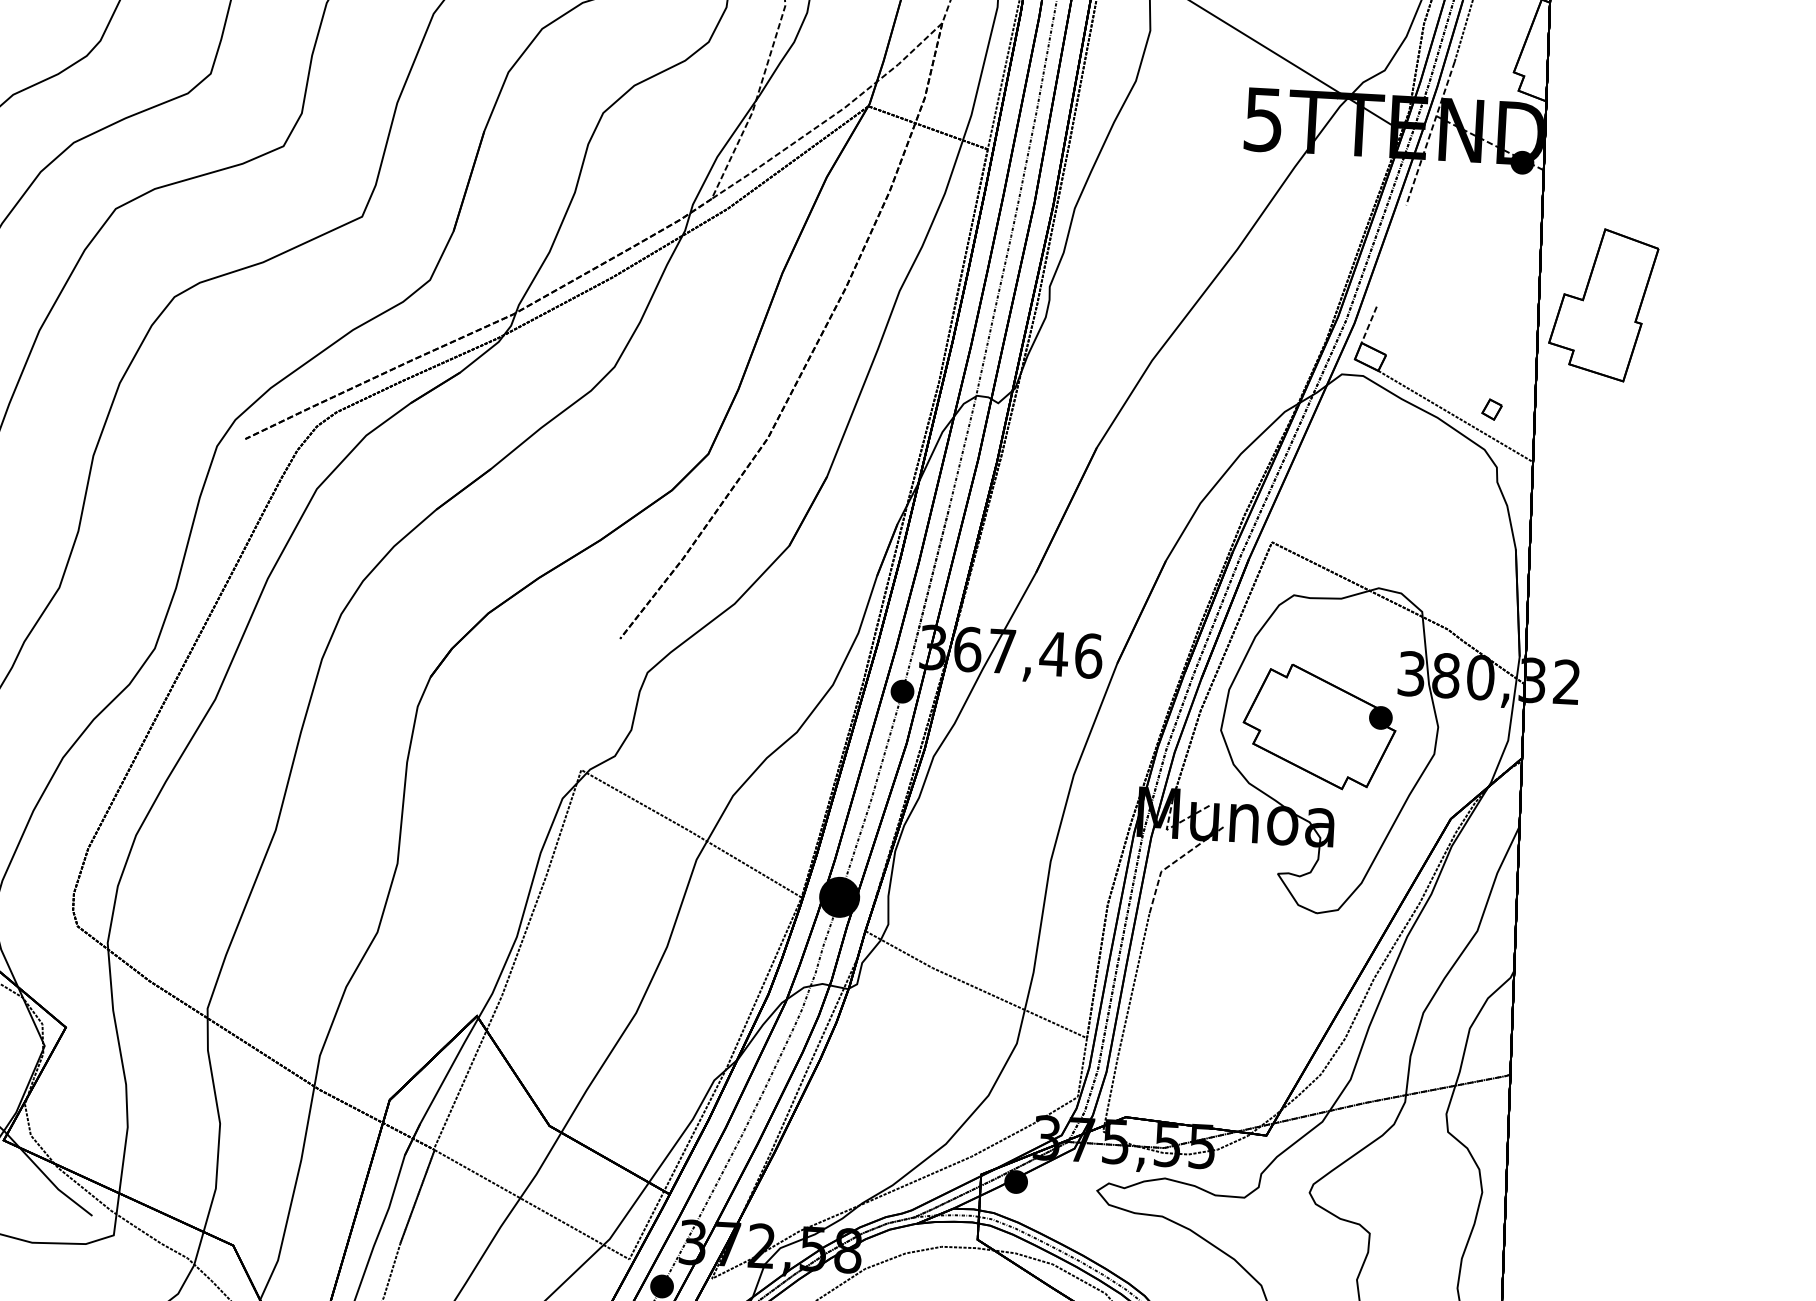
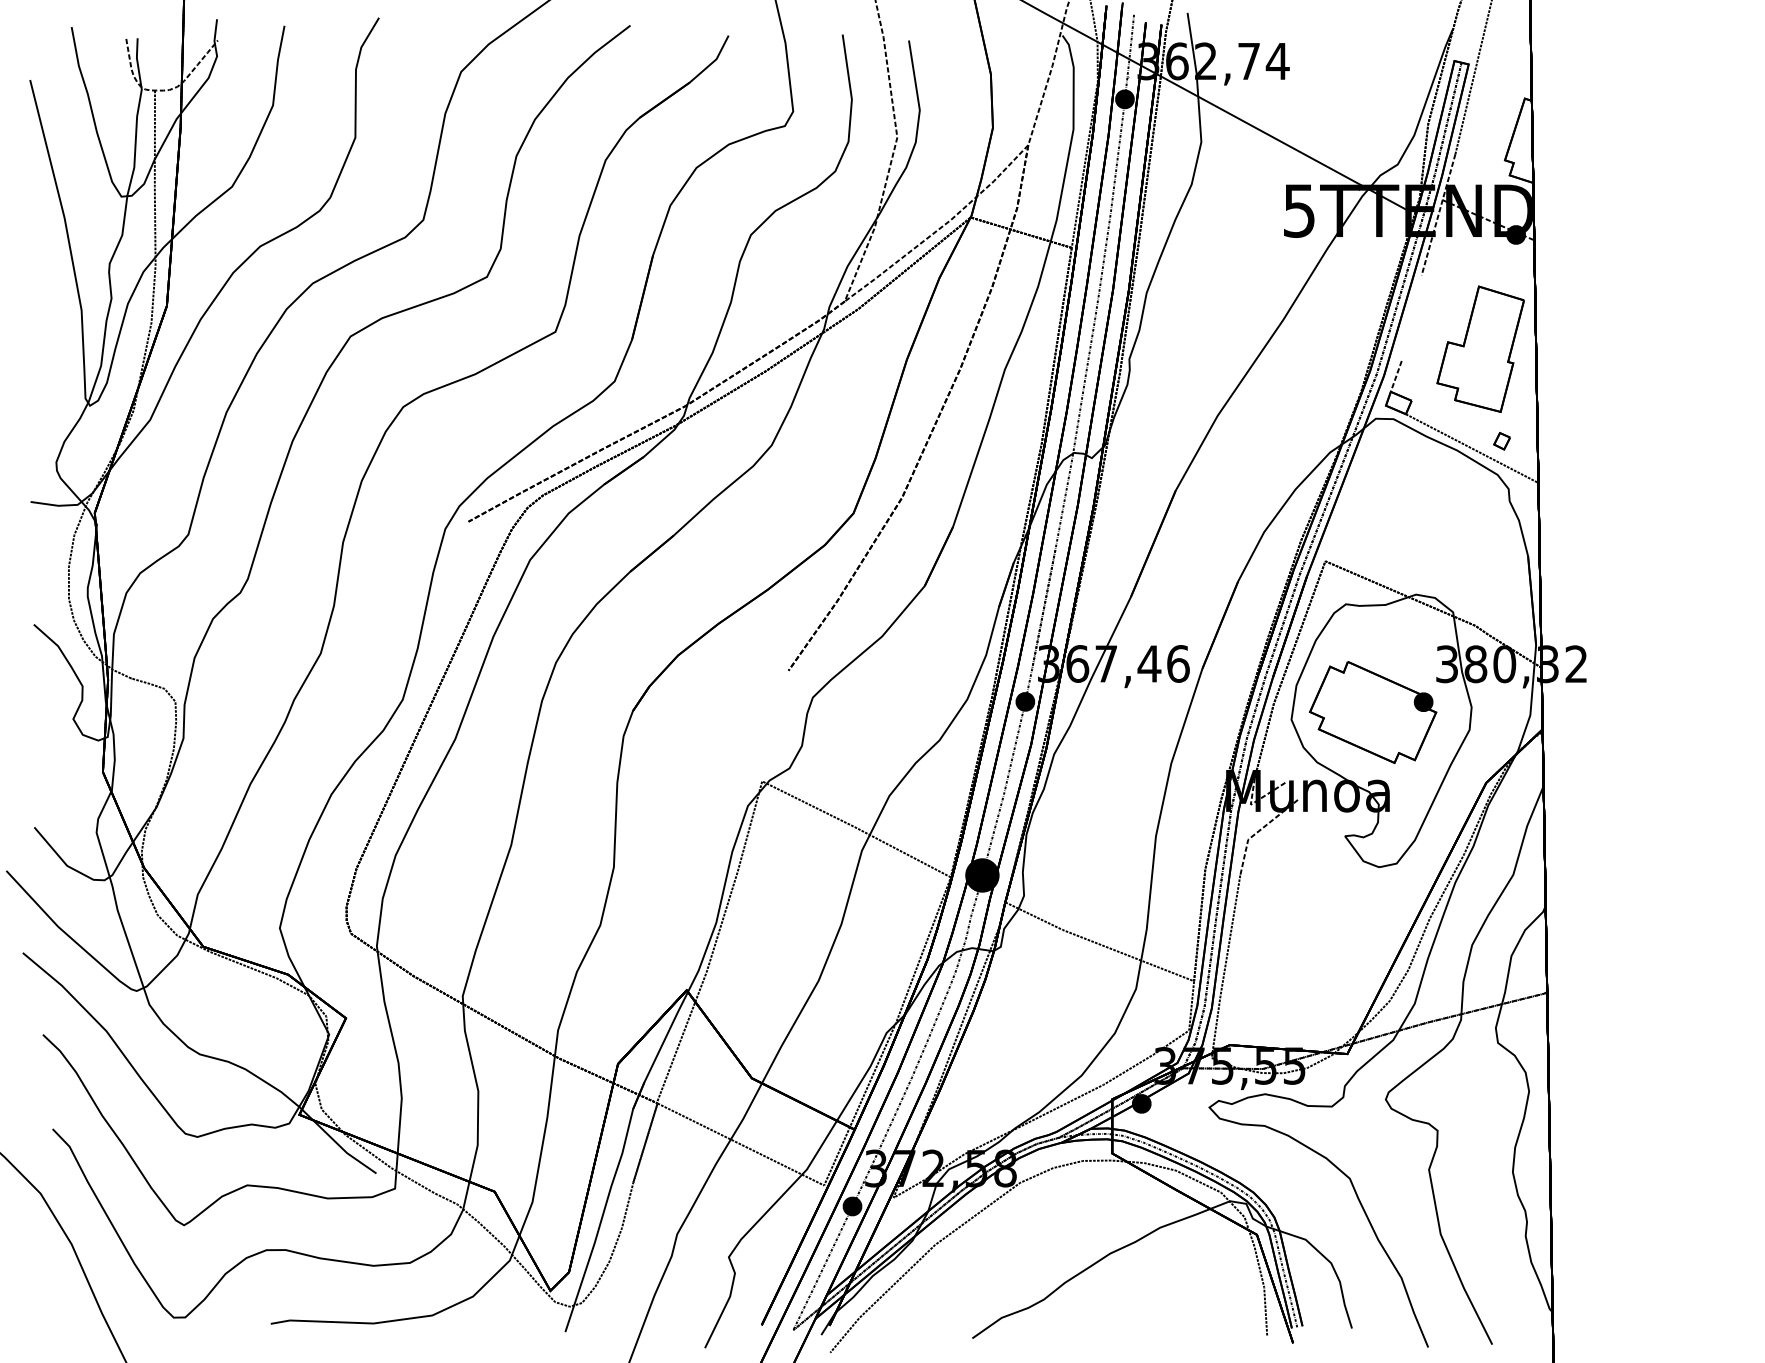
part: (1603, 303) -> (1480, 348), moved

